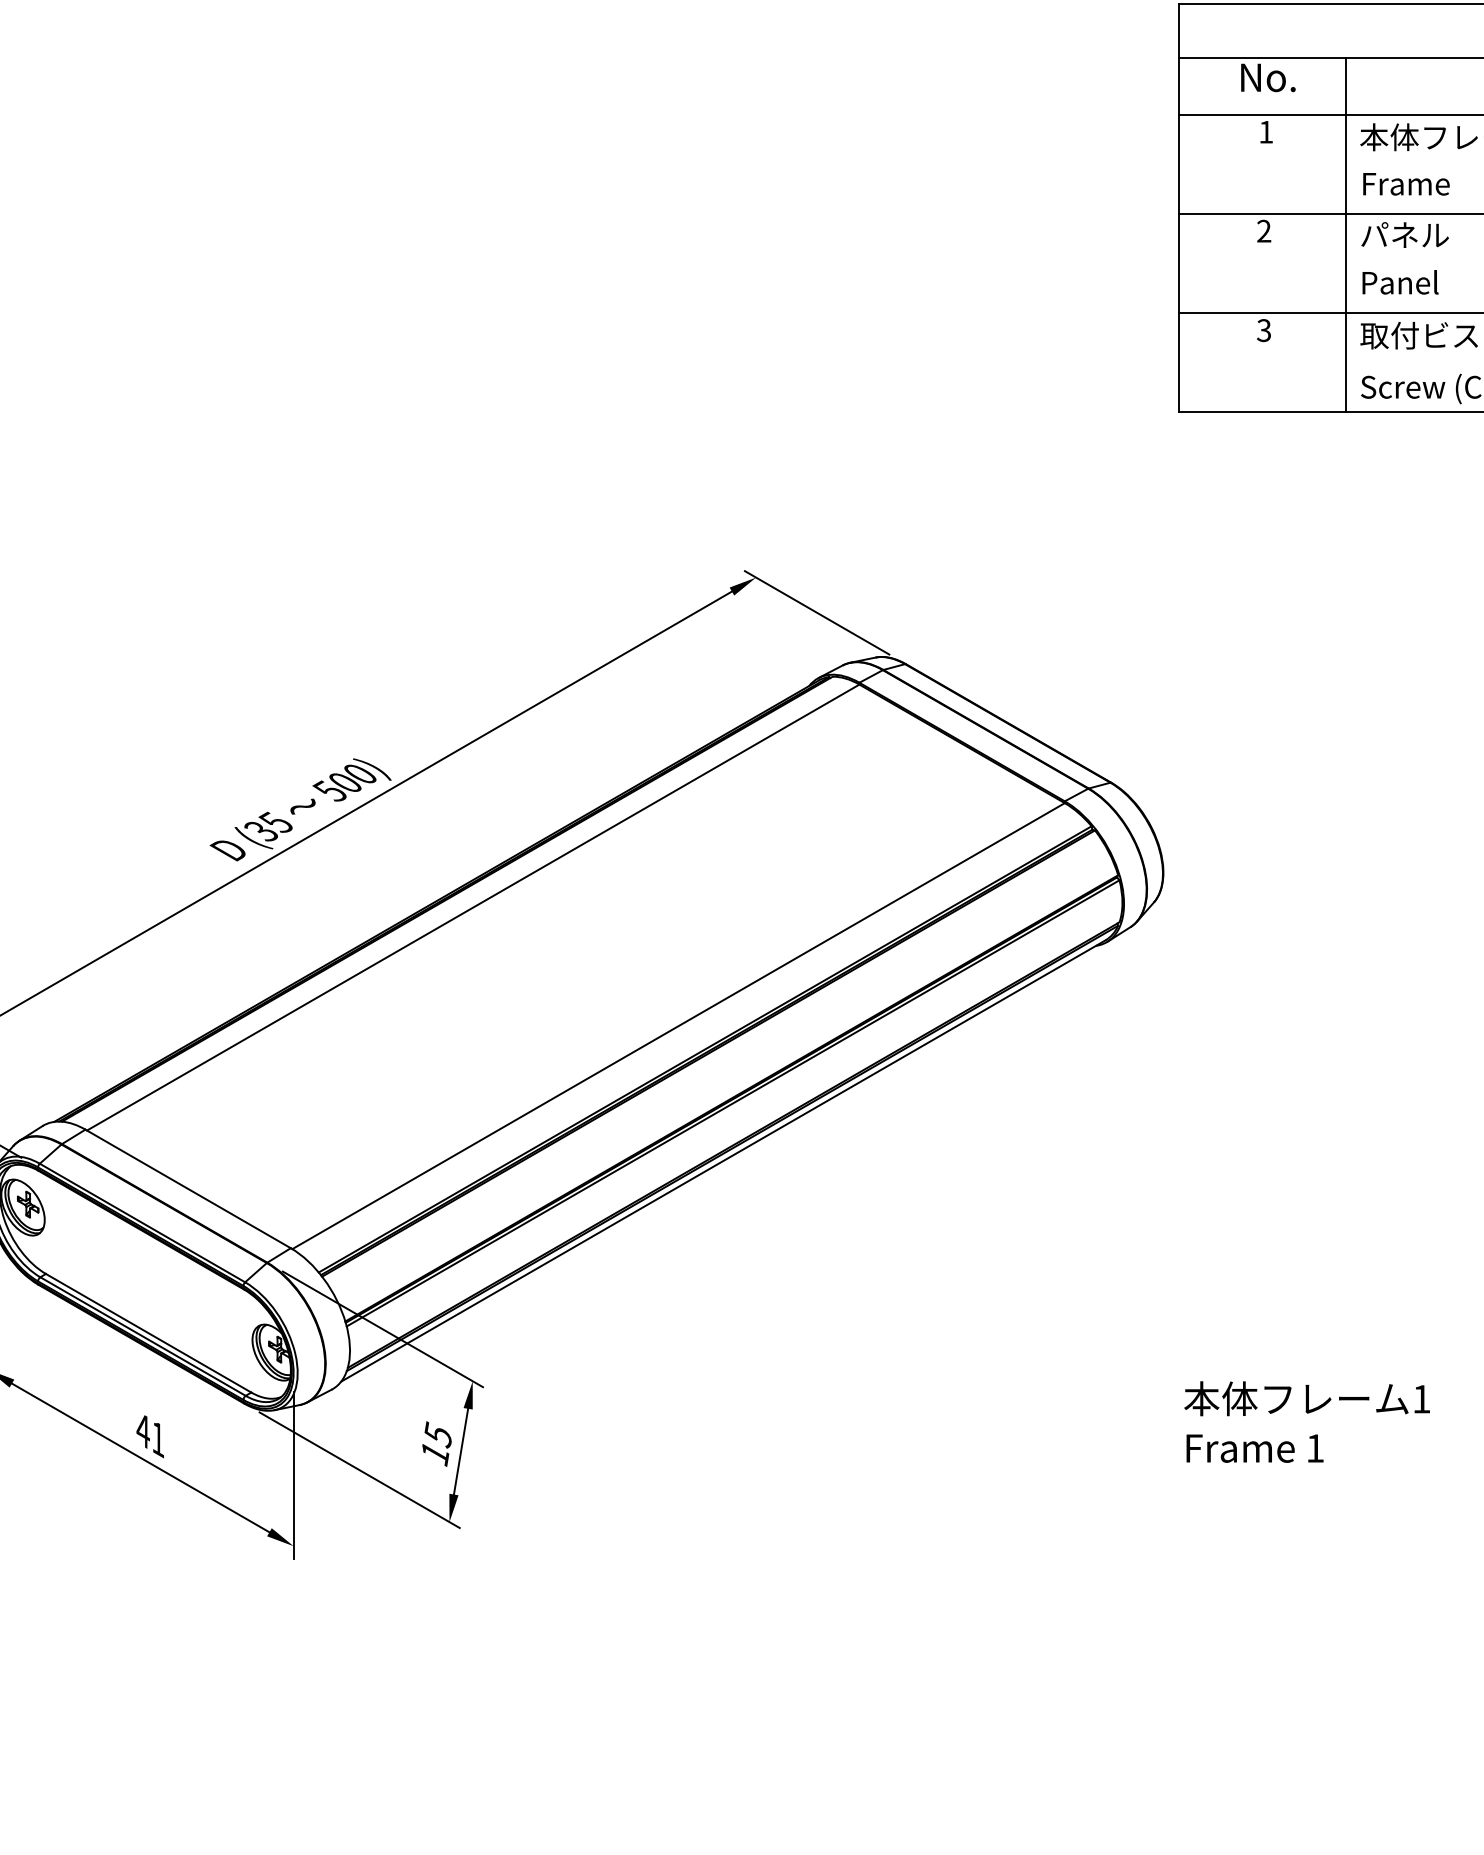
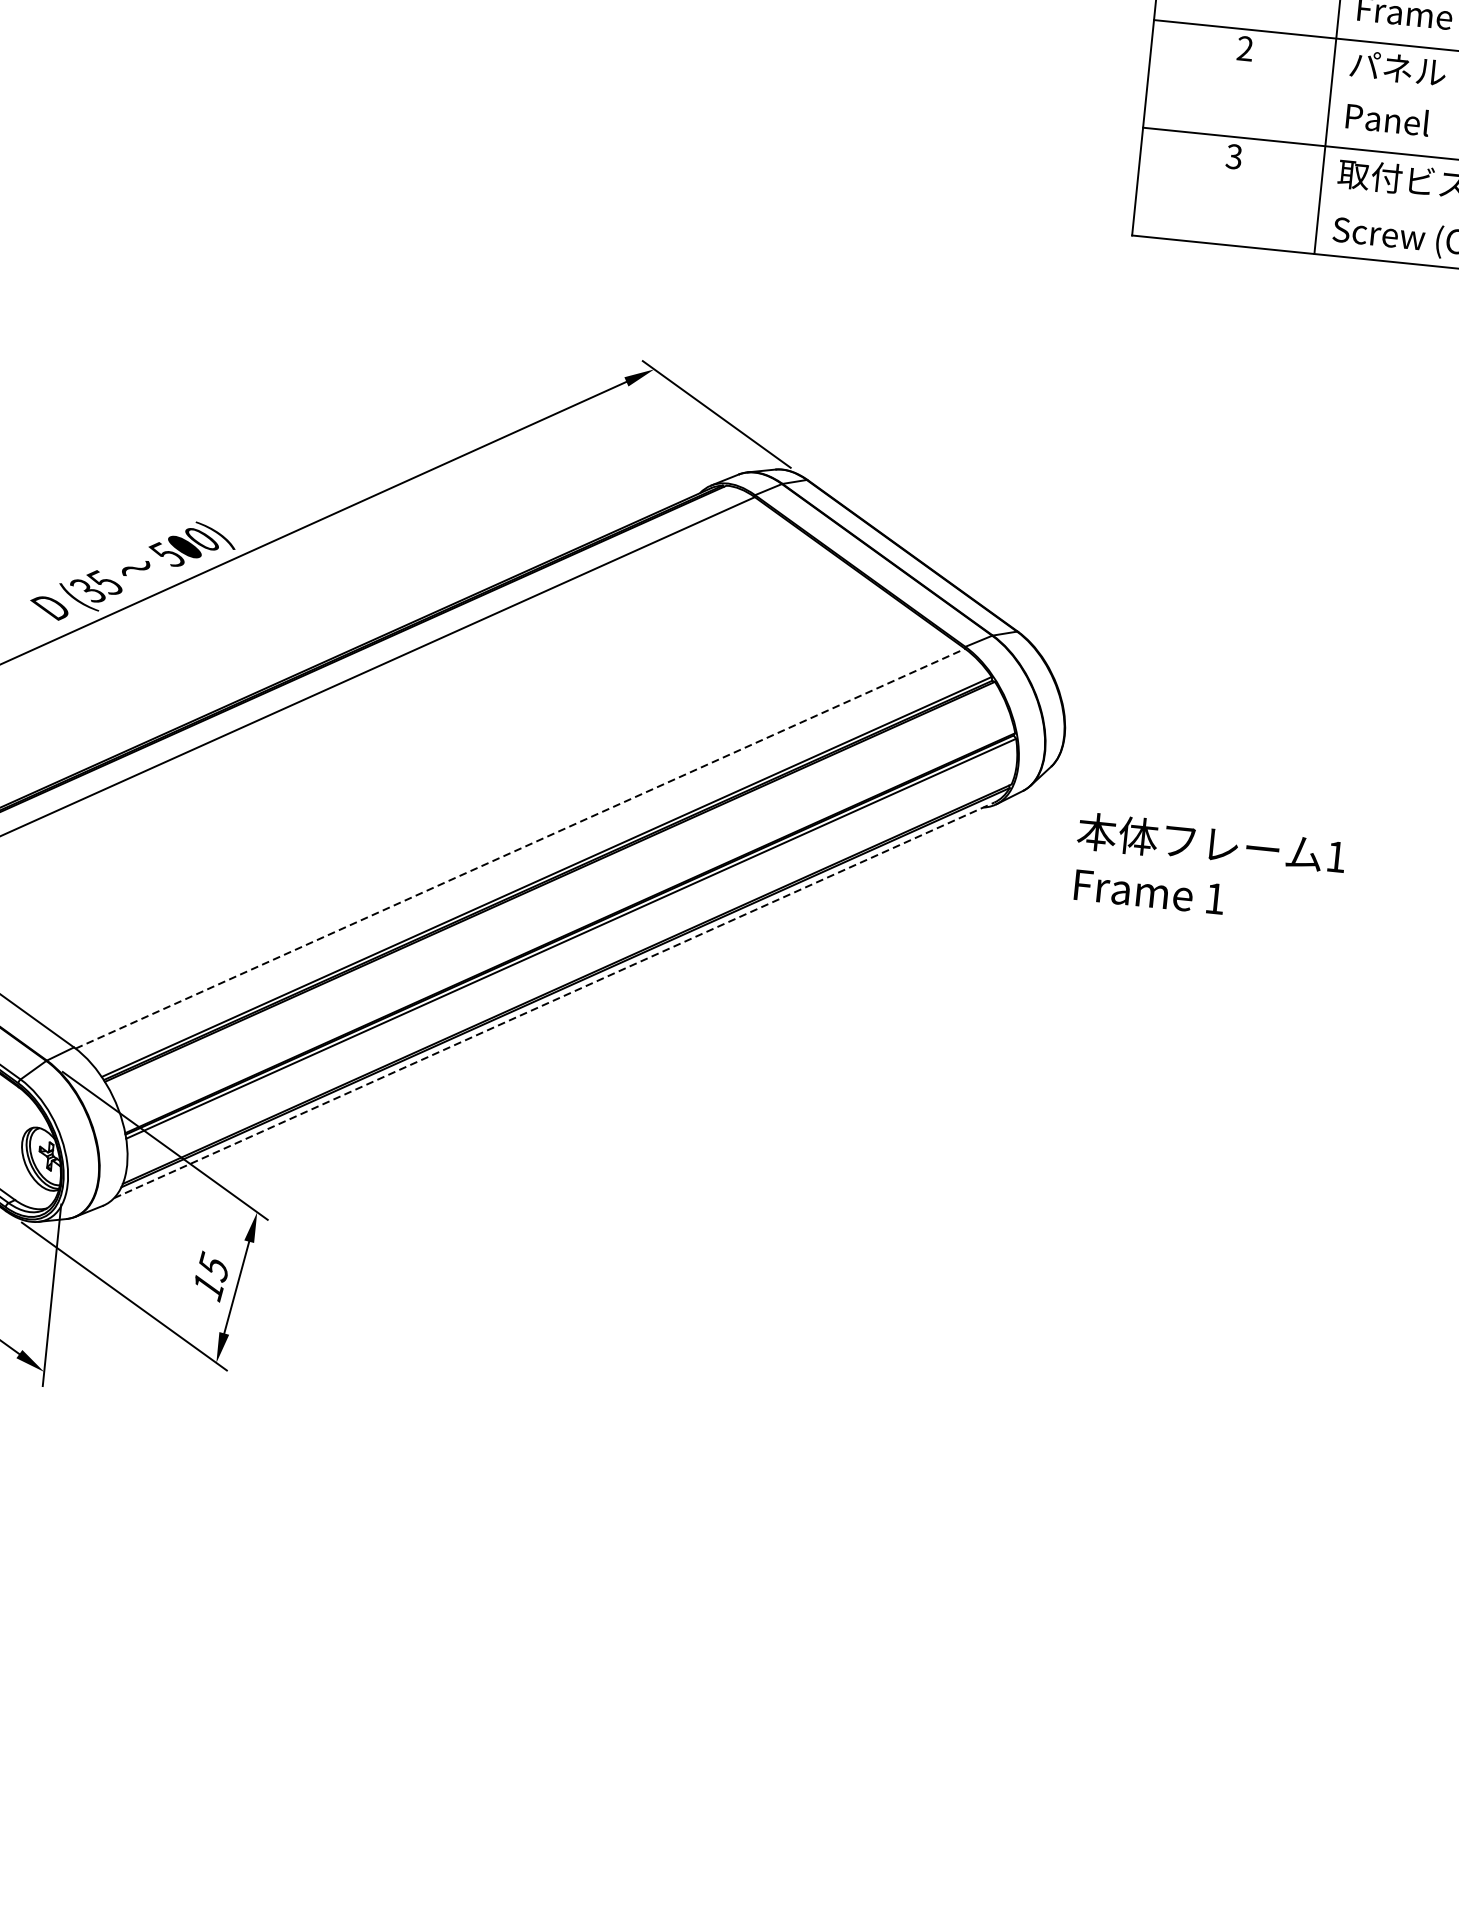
line: (678, 1026) -> (520, 849), solid -> dashed
line: (723, 1160) -> (554, 999), solid -> dashed
text: (1306, 1421) -> (1208, 868), moved

